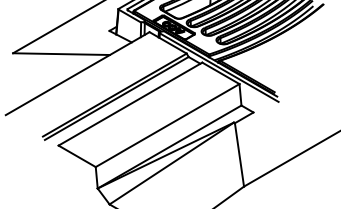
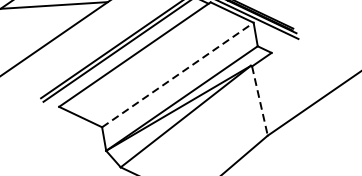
line: (167, 125) -> (177, 74), solid -> dashed
line: (239, 155) -> (260, 101), solid -> dashed

